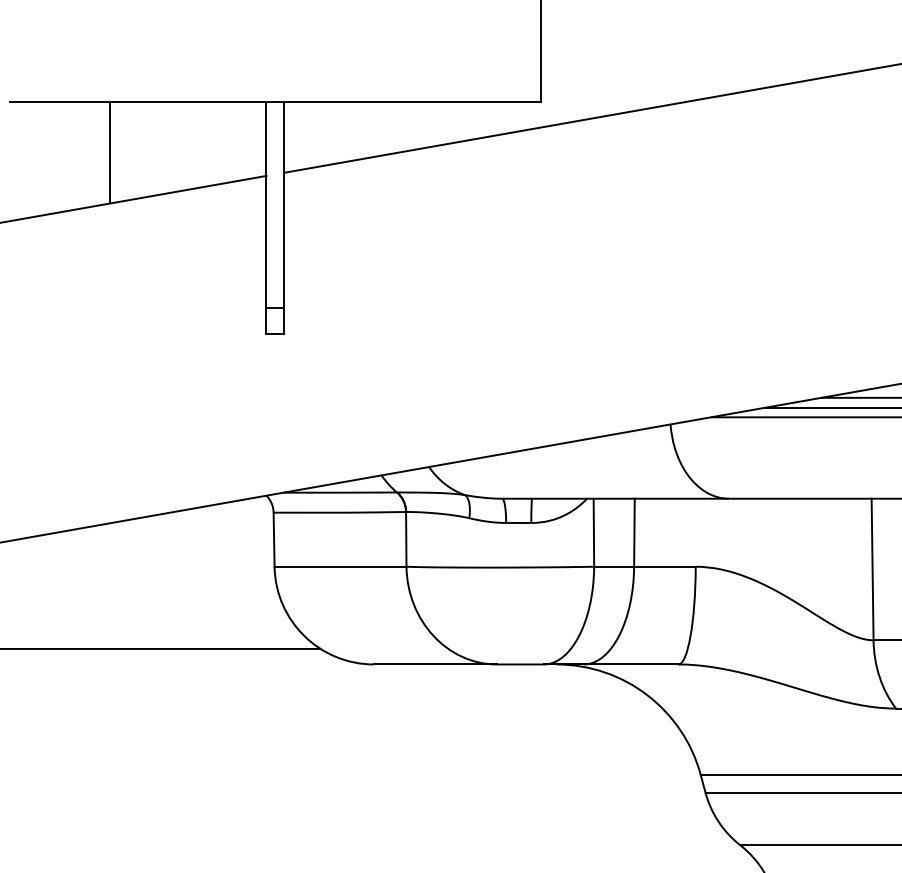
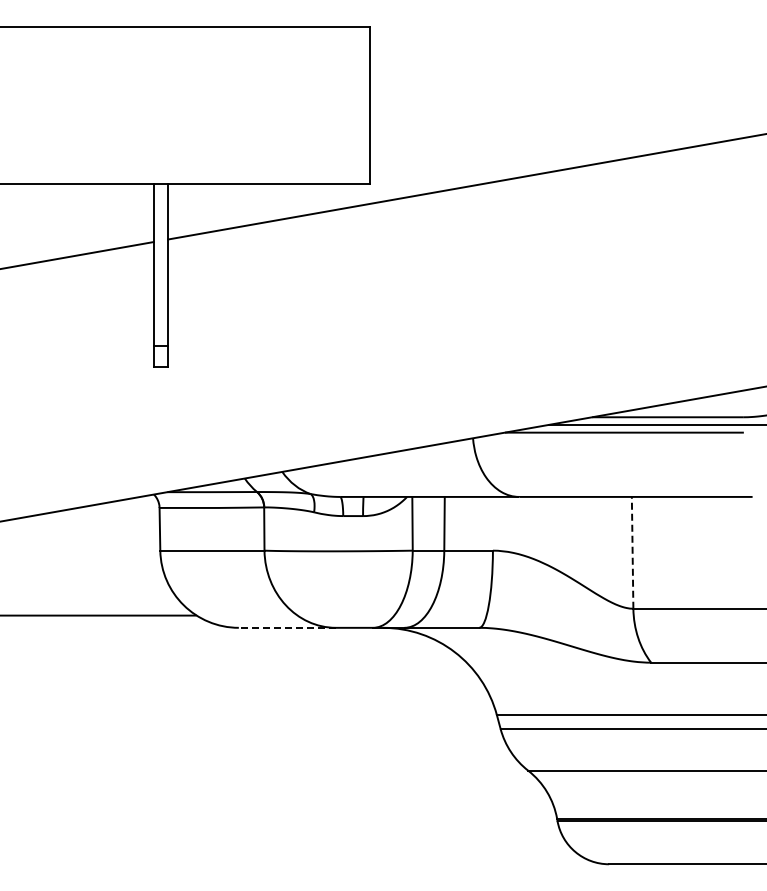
line: (110, 152) -> (30, 223), removed
line: (872, 569) -> (632, 552), solid -> dashed
line: (435, 664) -> (287, 627), solid -> dashed

